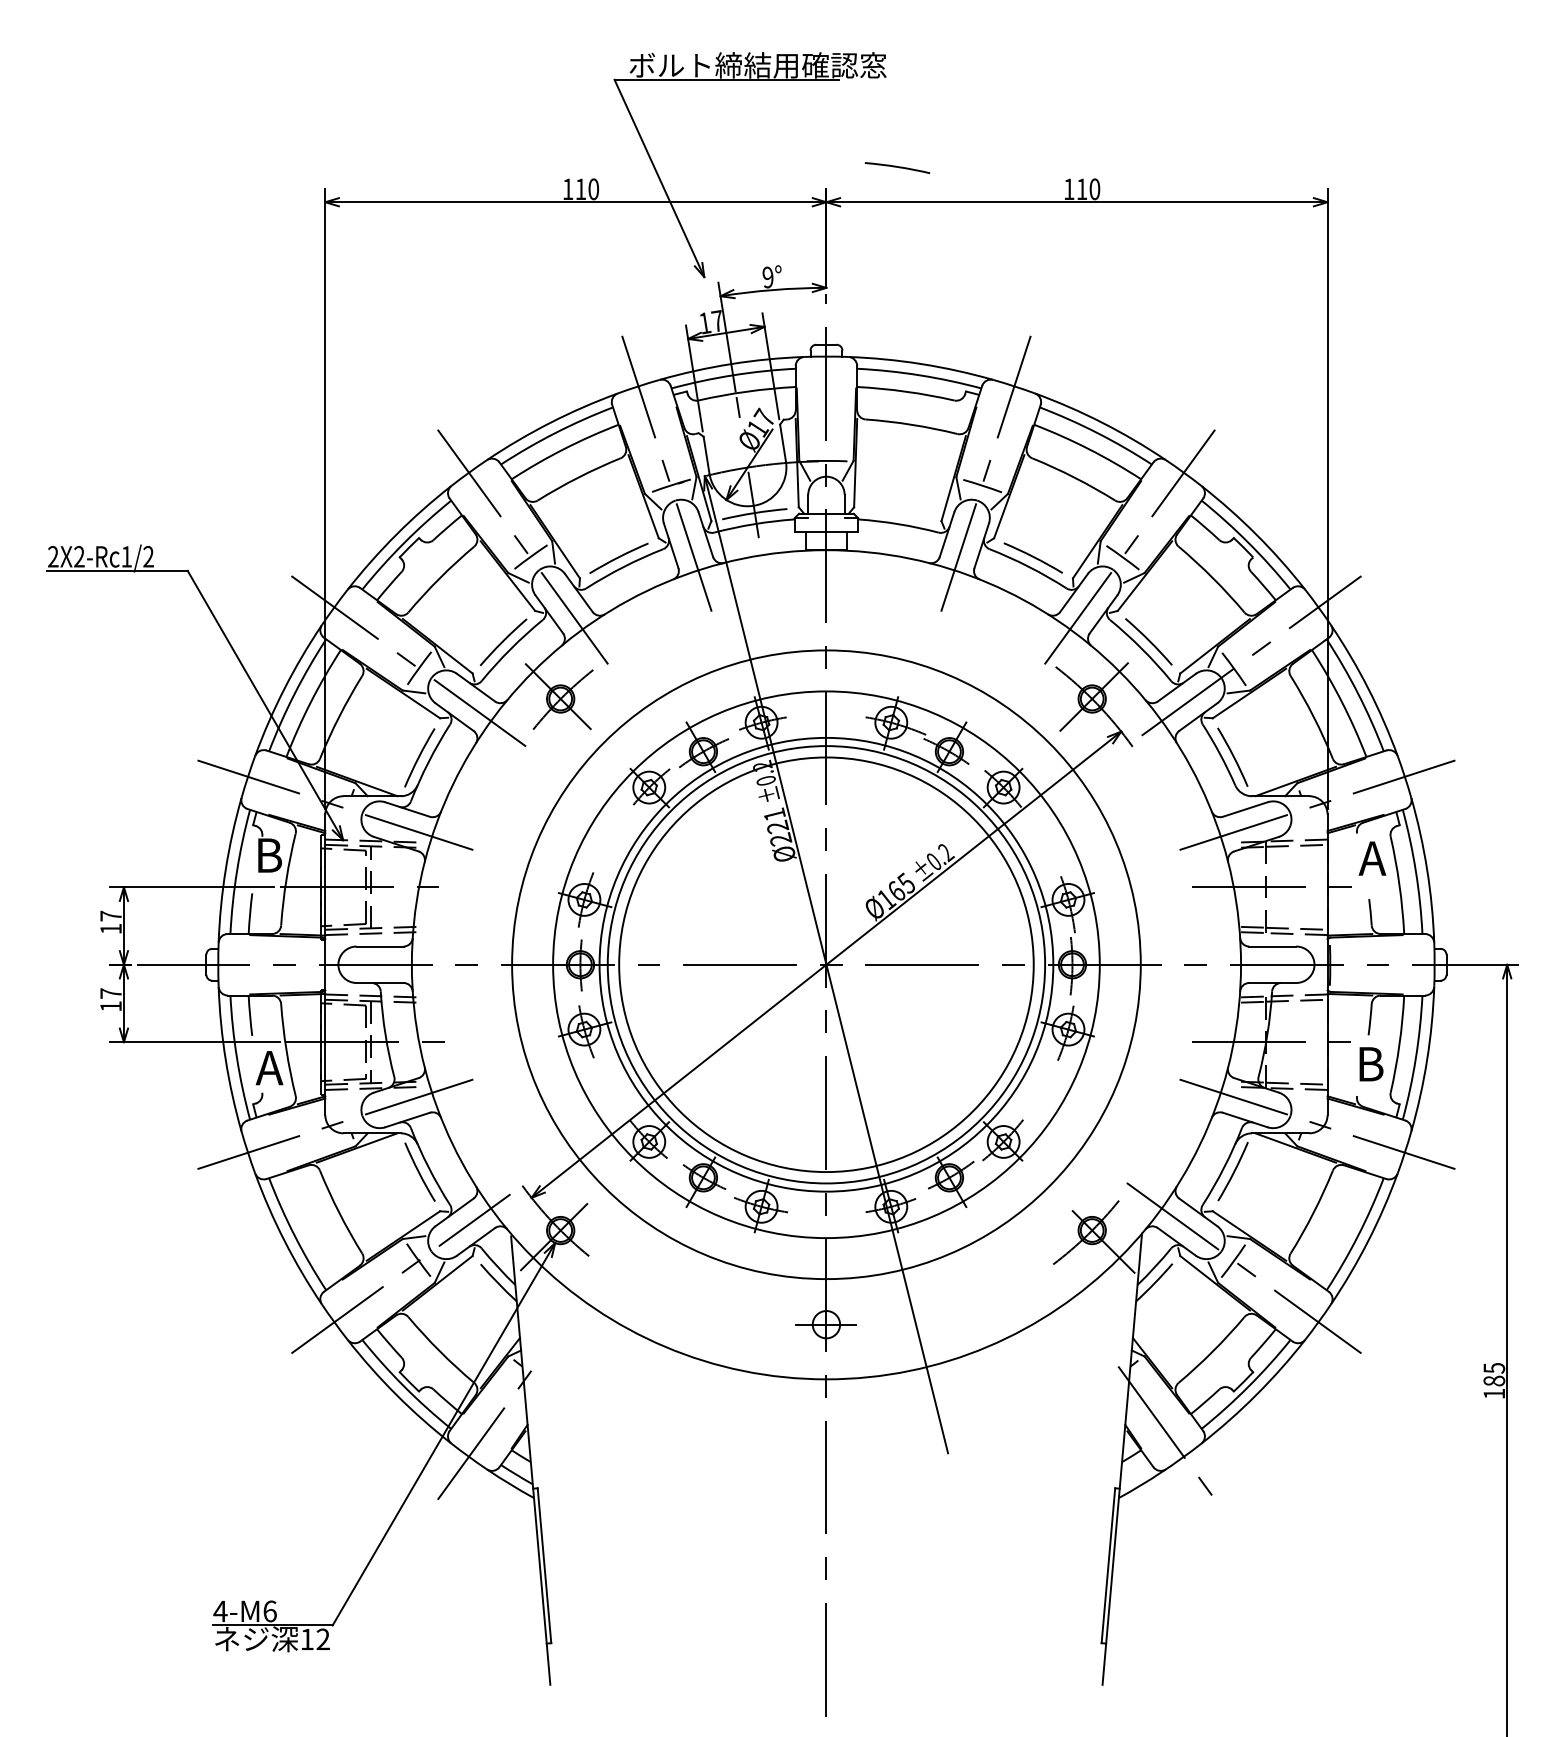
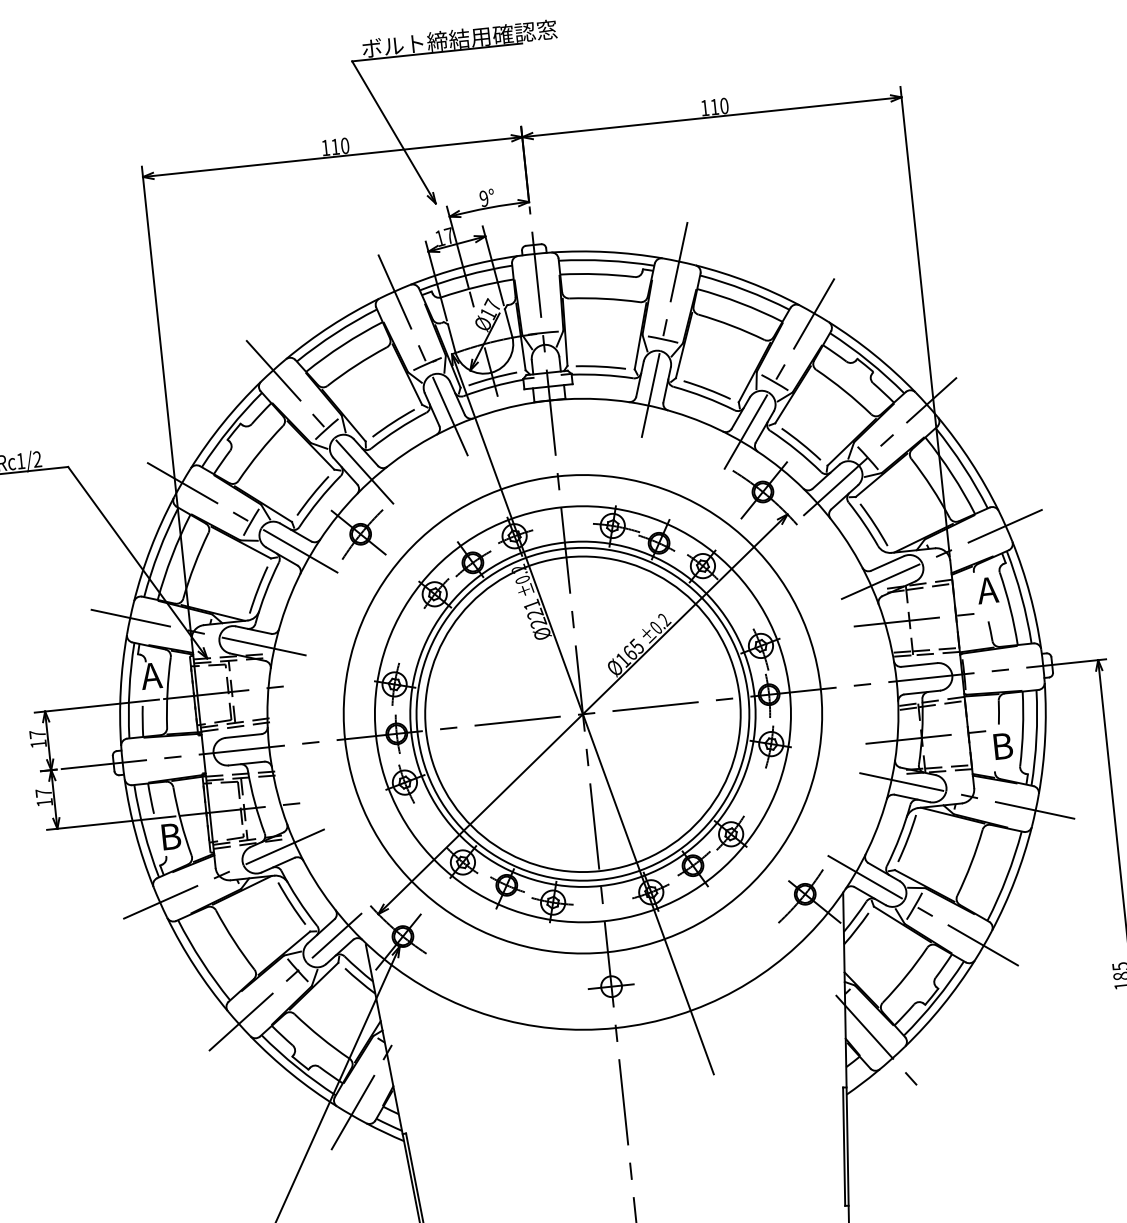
arc: (897, 167) -> (600, 367), moved
text: (268, 855) -> (151, 675), B -> A
text: (269, 1068) -> (169, 837), A -> B

